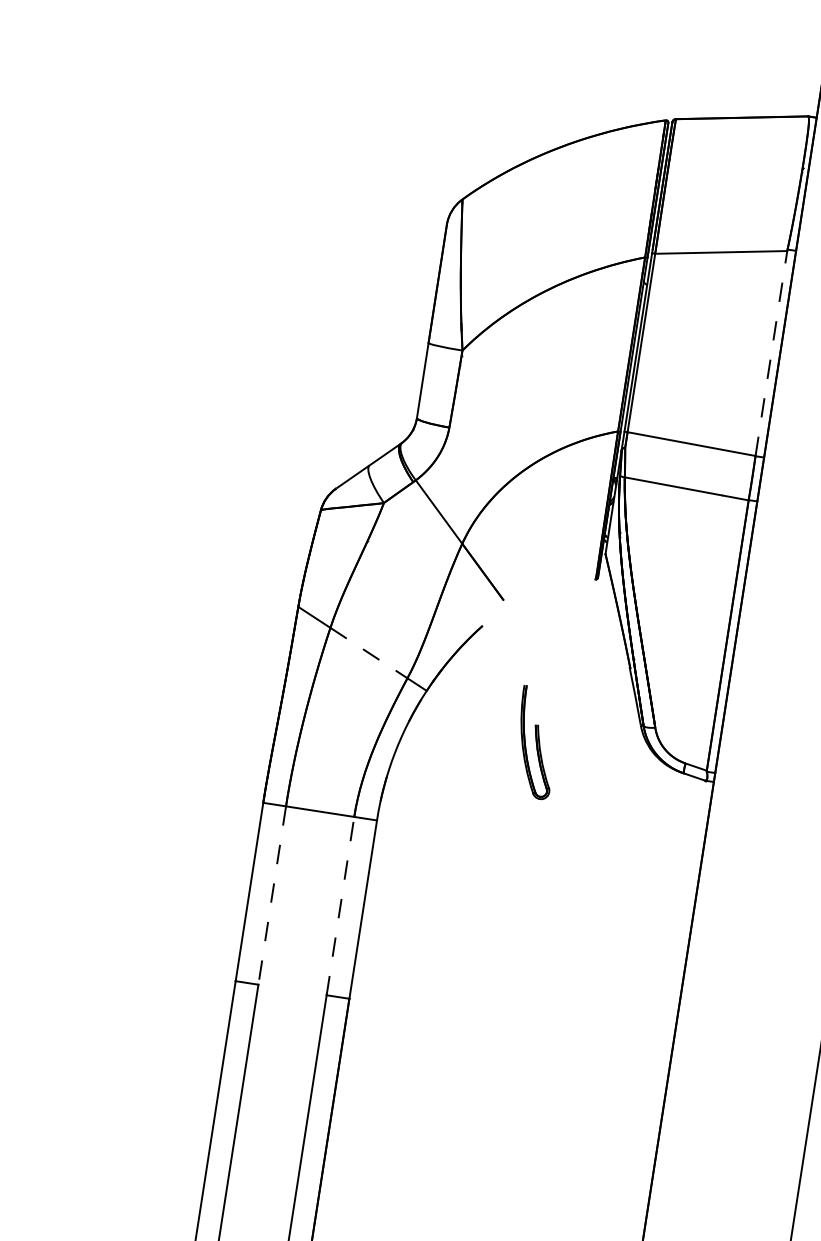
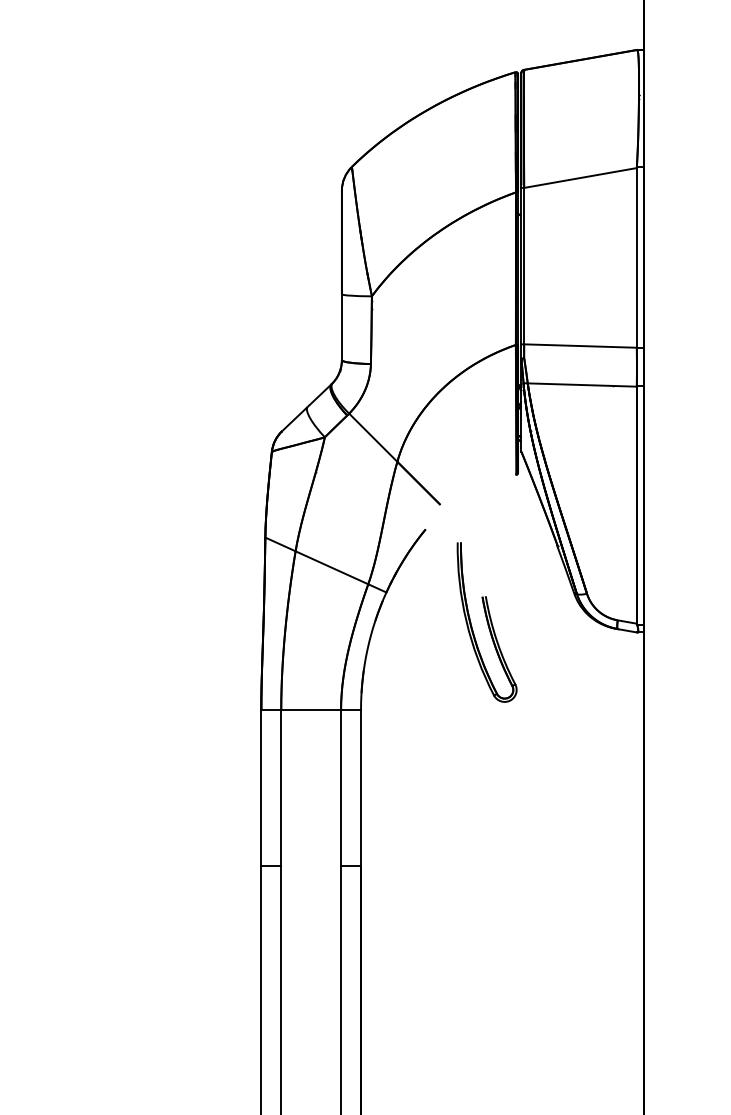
line: (771, 352) -> (636, 257), dashed -> solid
line: (368, 652) -> (331, 567), dashed -> solid
part: (535, 742) -> (486, 622), size x1.67
line: (272, 895) -> (281, 788), dashed -> solid
line: (341, 905) -> (341, 787), dashed -> solid

